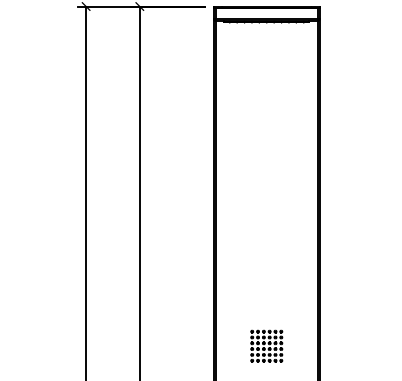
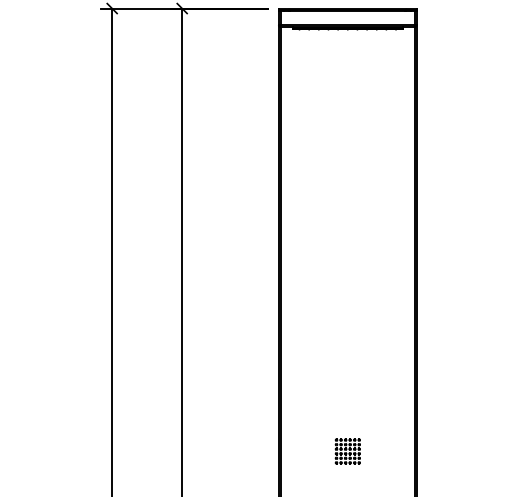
part: (266, 345) -> (347, 450), size x0.6

